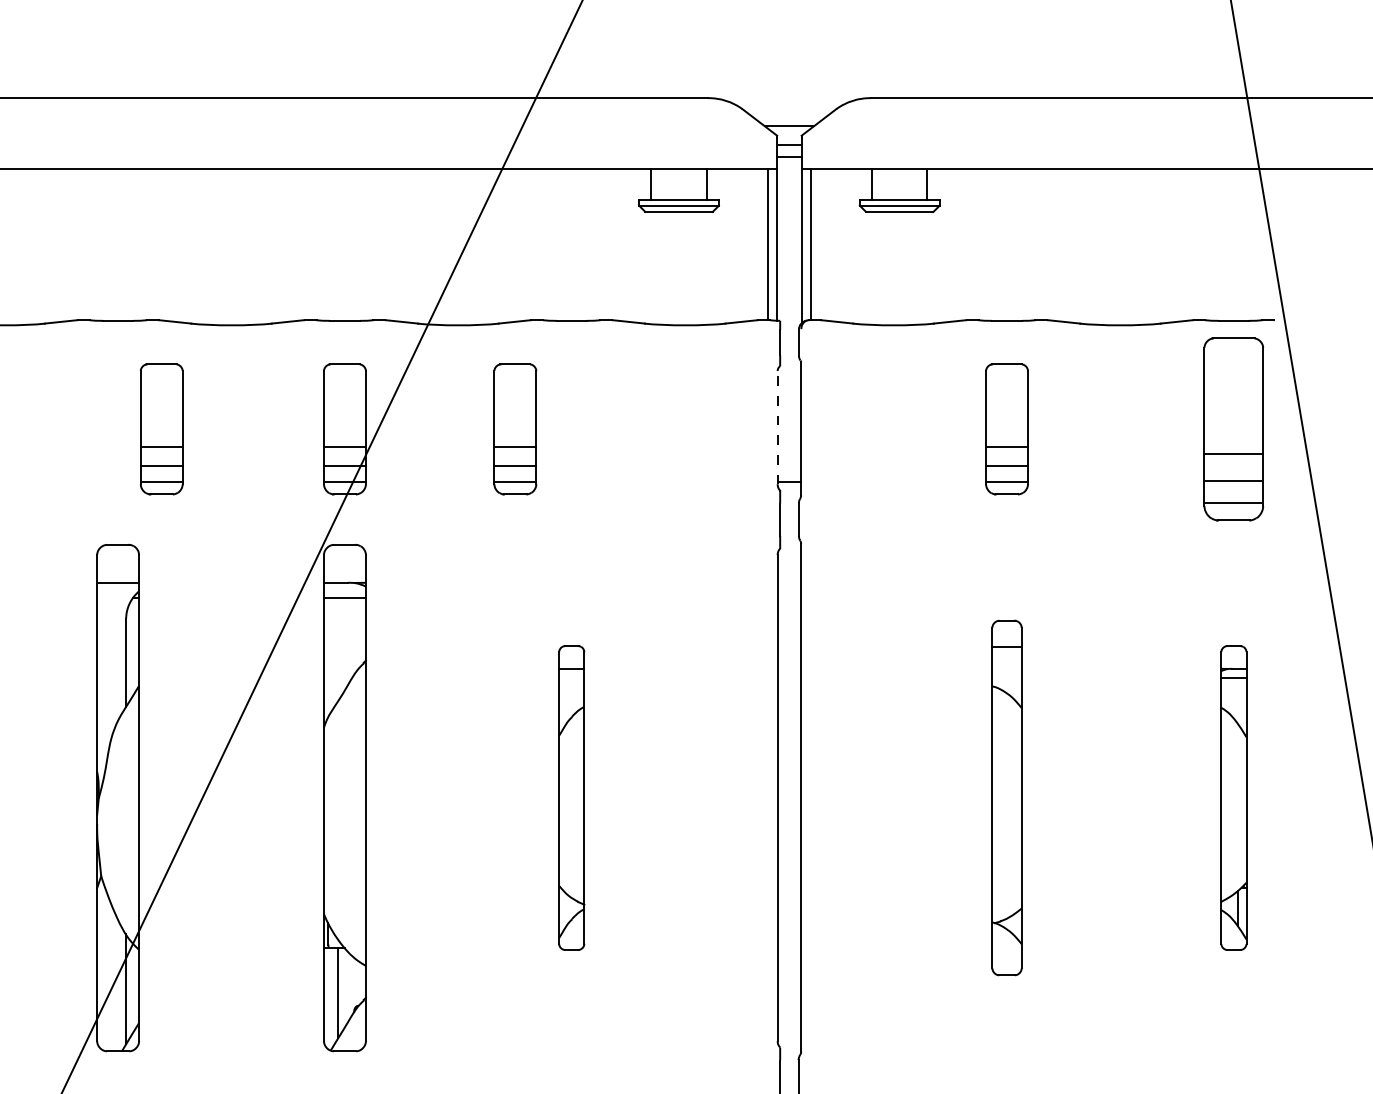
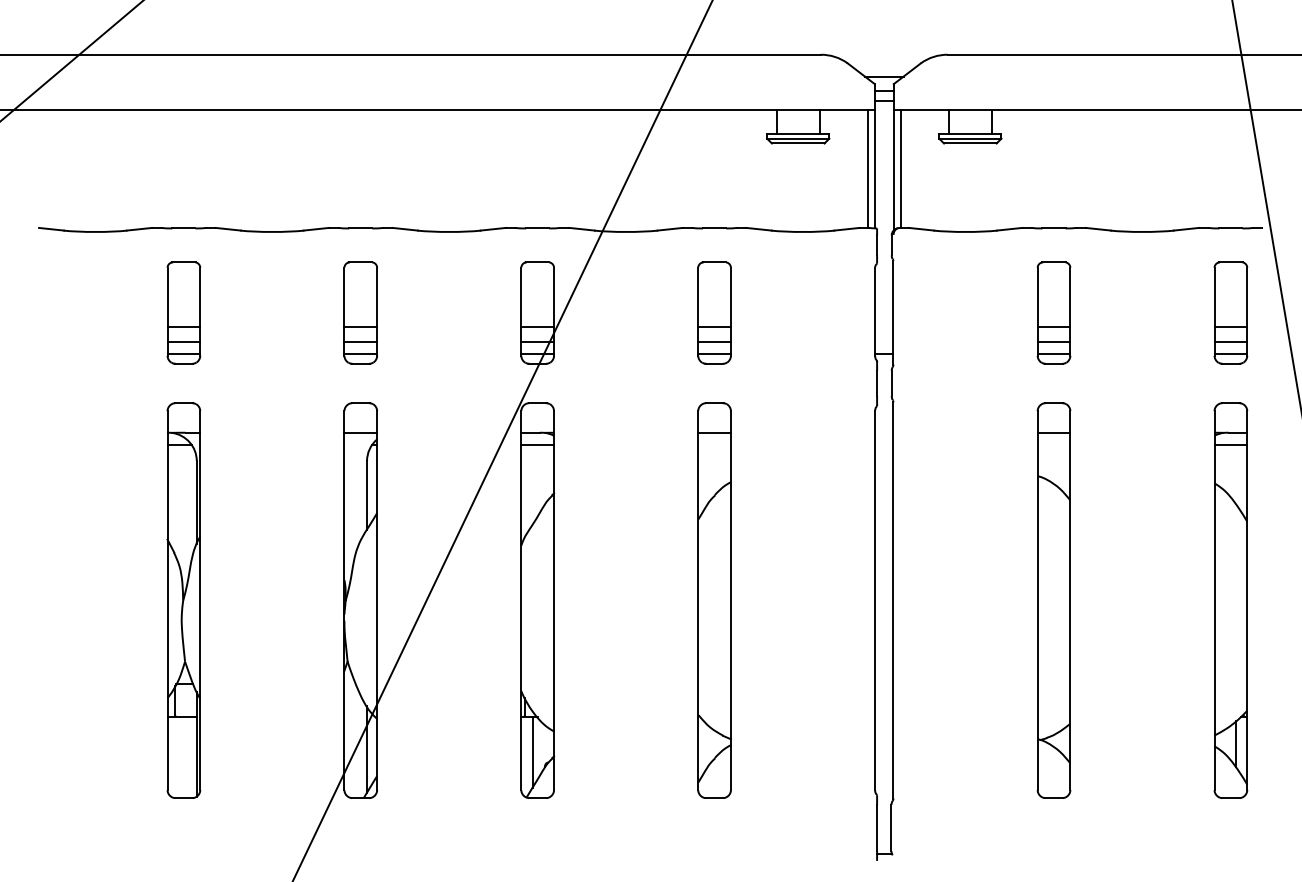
line: (778, 427) -> (875, 311), dashed -> solid
part: (161, 428) -> (360, 312), moved
part: (515, 428) -> (714, 312), moved
part: (1233, 428) -> (1230, 312), size x0.71
part: (571, 797) -> (714, 600), size x1.67
part: (1006, 797) -> (1053, 600), size x1.43
part: (1233, 797) -> (1230, 600), size x1.67

